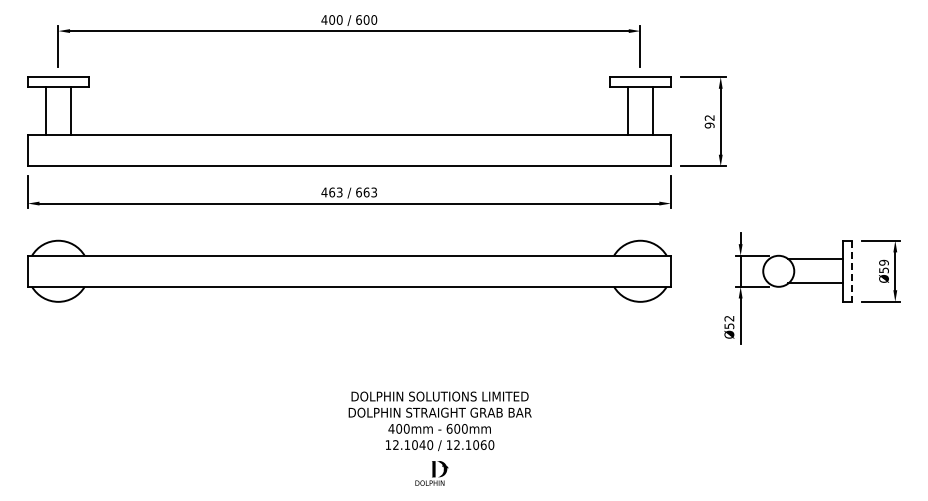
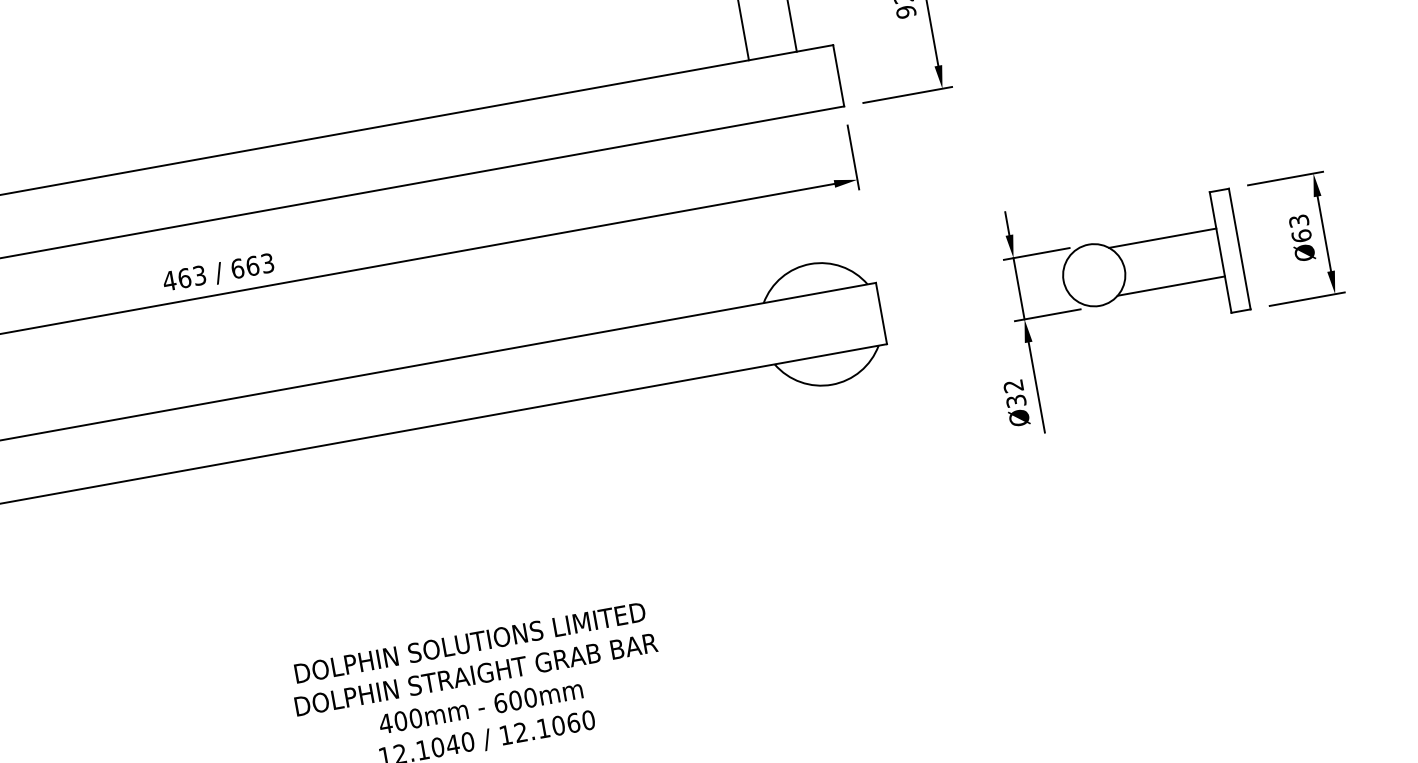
text: (883, 266) -> (1299, 228), Ø59 -> Ø63
line: (852, 271) -> (1239, 249), dashed -> solid
text: (728, 325) -> (1014, 400), Ø52 -> Ø32

